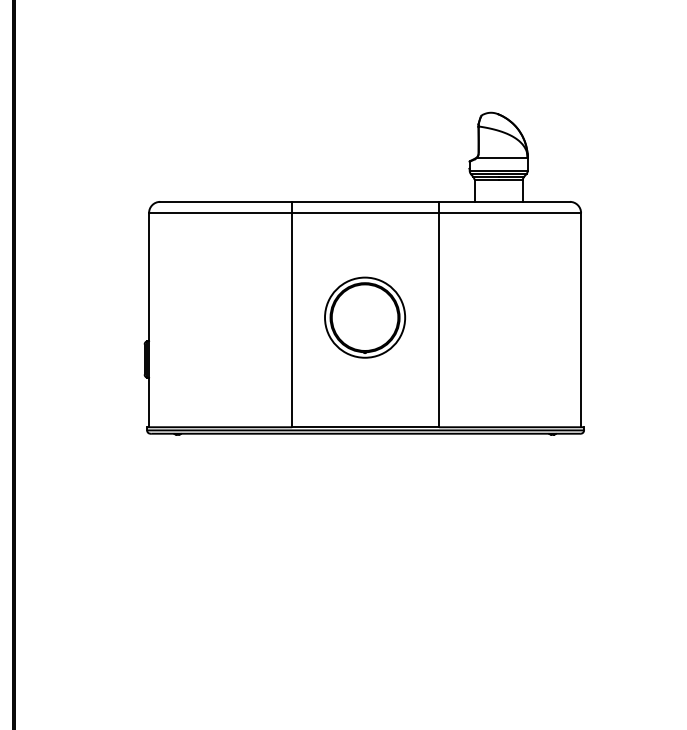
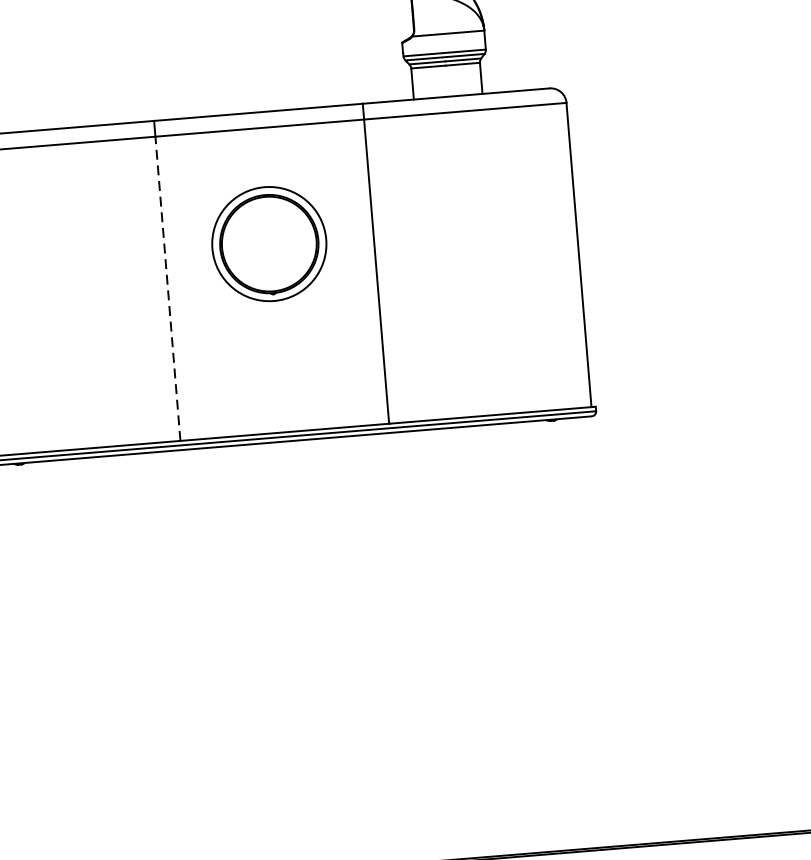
part: (365, 317) -> (269, 243), moved
line: (291, 319) -> (167, 287), solid -> dashed

